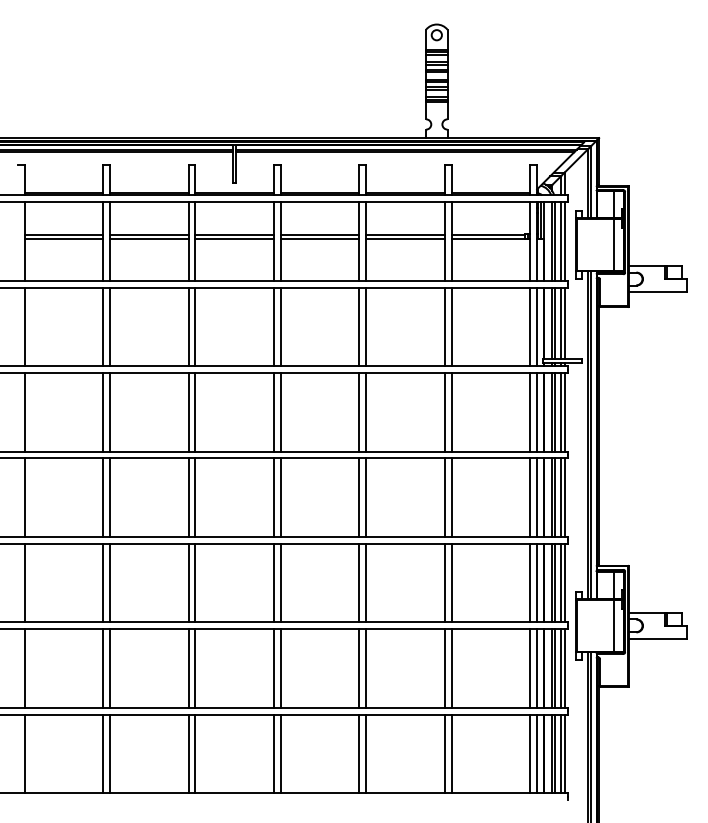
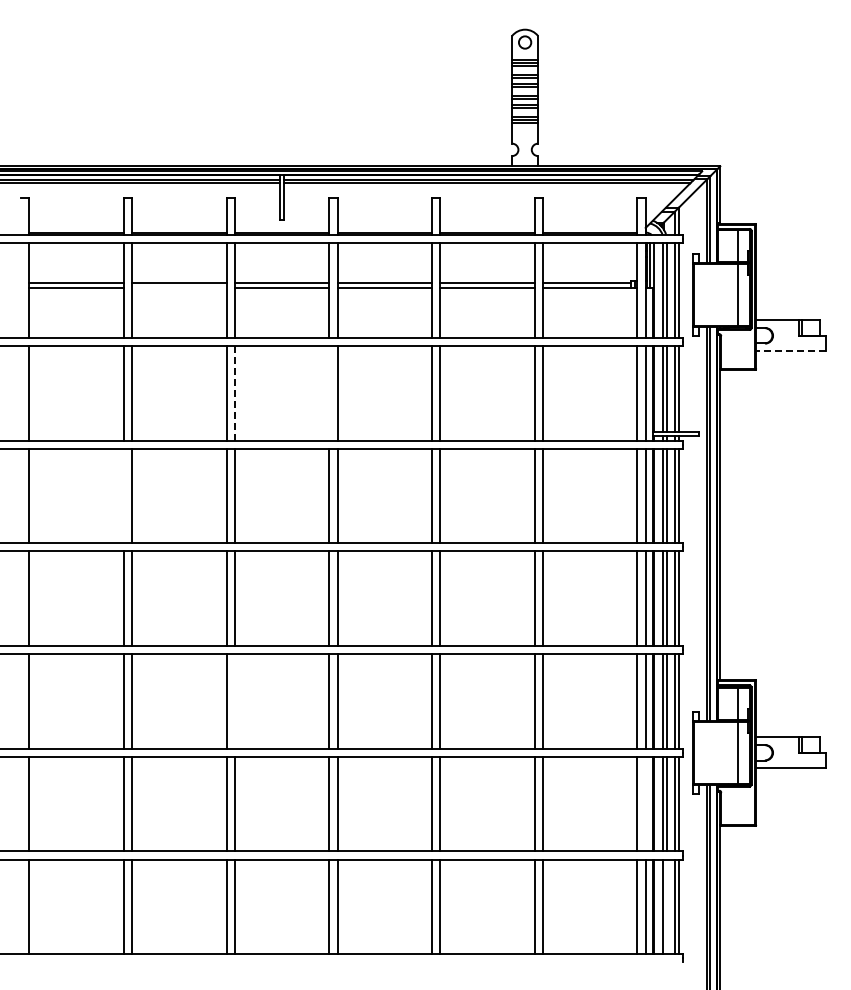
line: (149, 238) -> (179, 287), removed
line: (657, 292) -> (790, 351), solid -> dashed
line: (195, 326) -> (234, 392), solid -> dashed
line: (274, 327) -> (329, 393), removed
line: (102, 411) -> (123, 495), removed
line: (195, 583) -> (234, 701), removed
line: (536, 668) -> (645, 803), removed
line: (554, 753) -> (666, 906), removed

